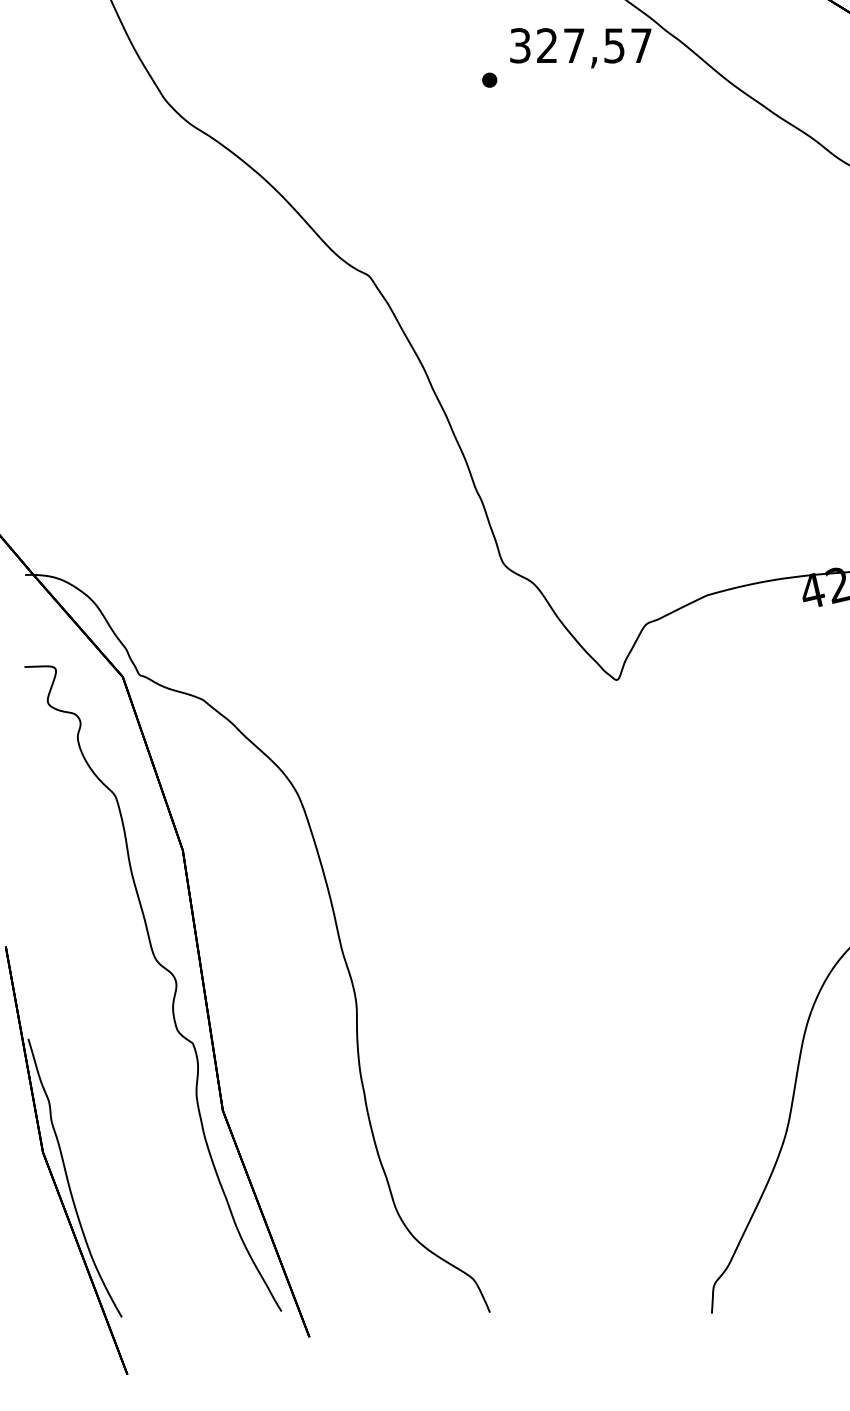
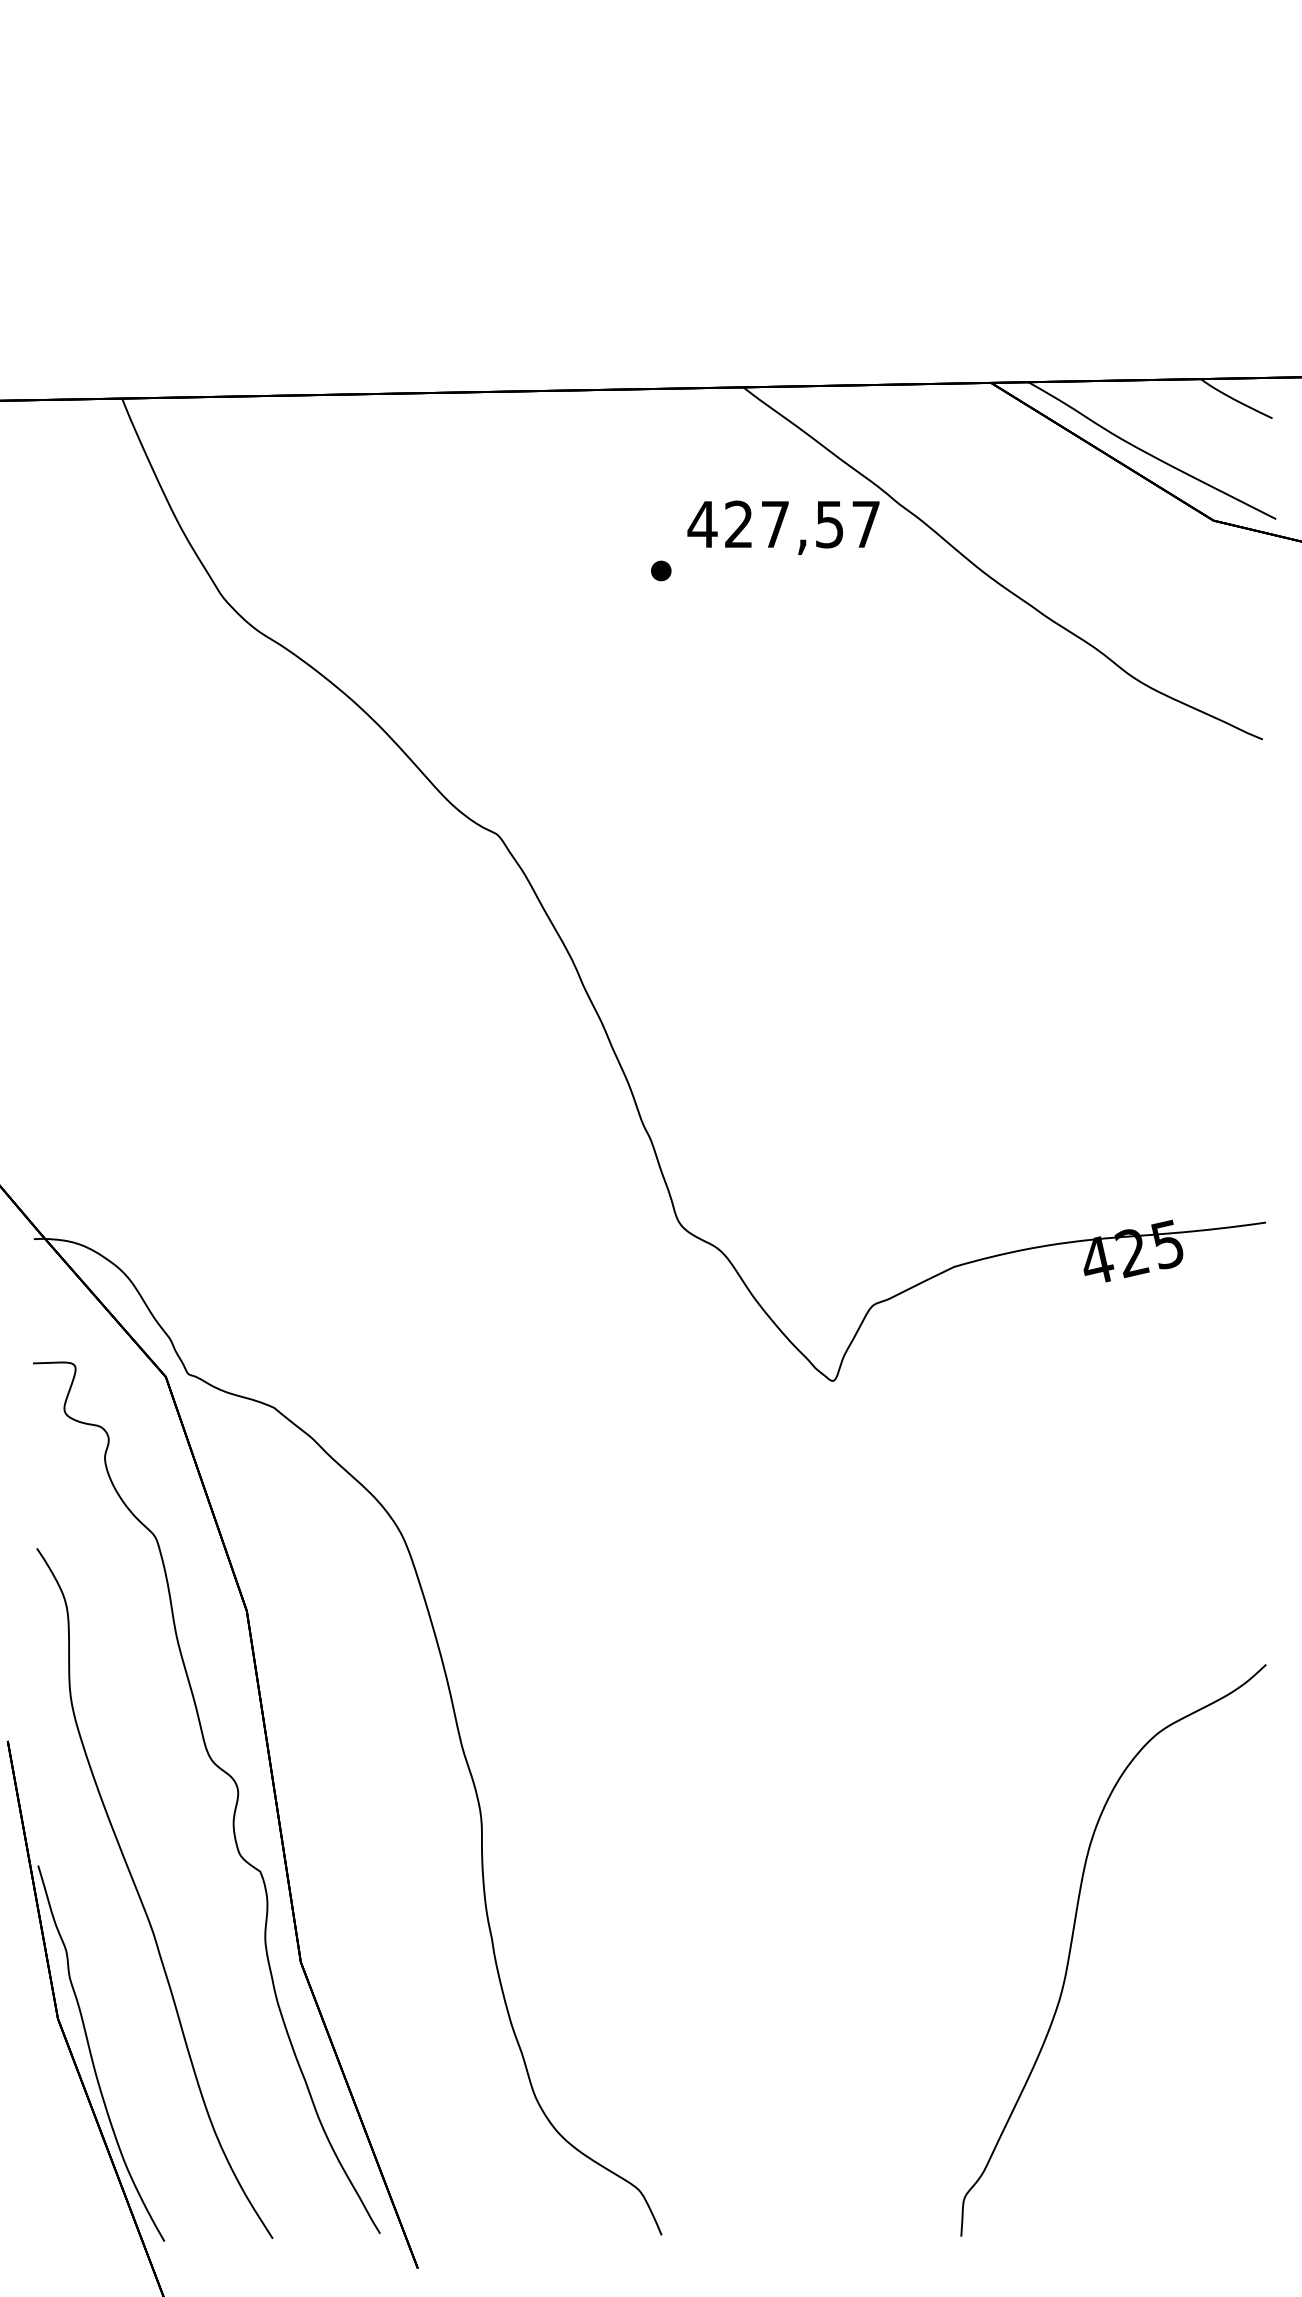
text: (520, 45) -> (702, 524), 327,57 -> 427,57
curve: (104, 1063) -> (141, 1898), added

